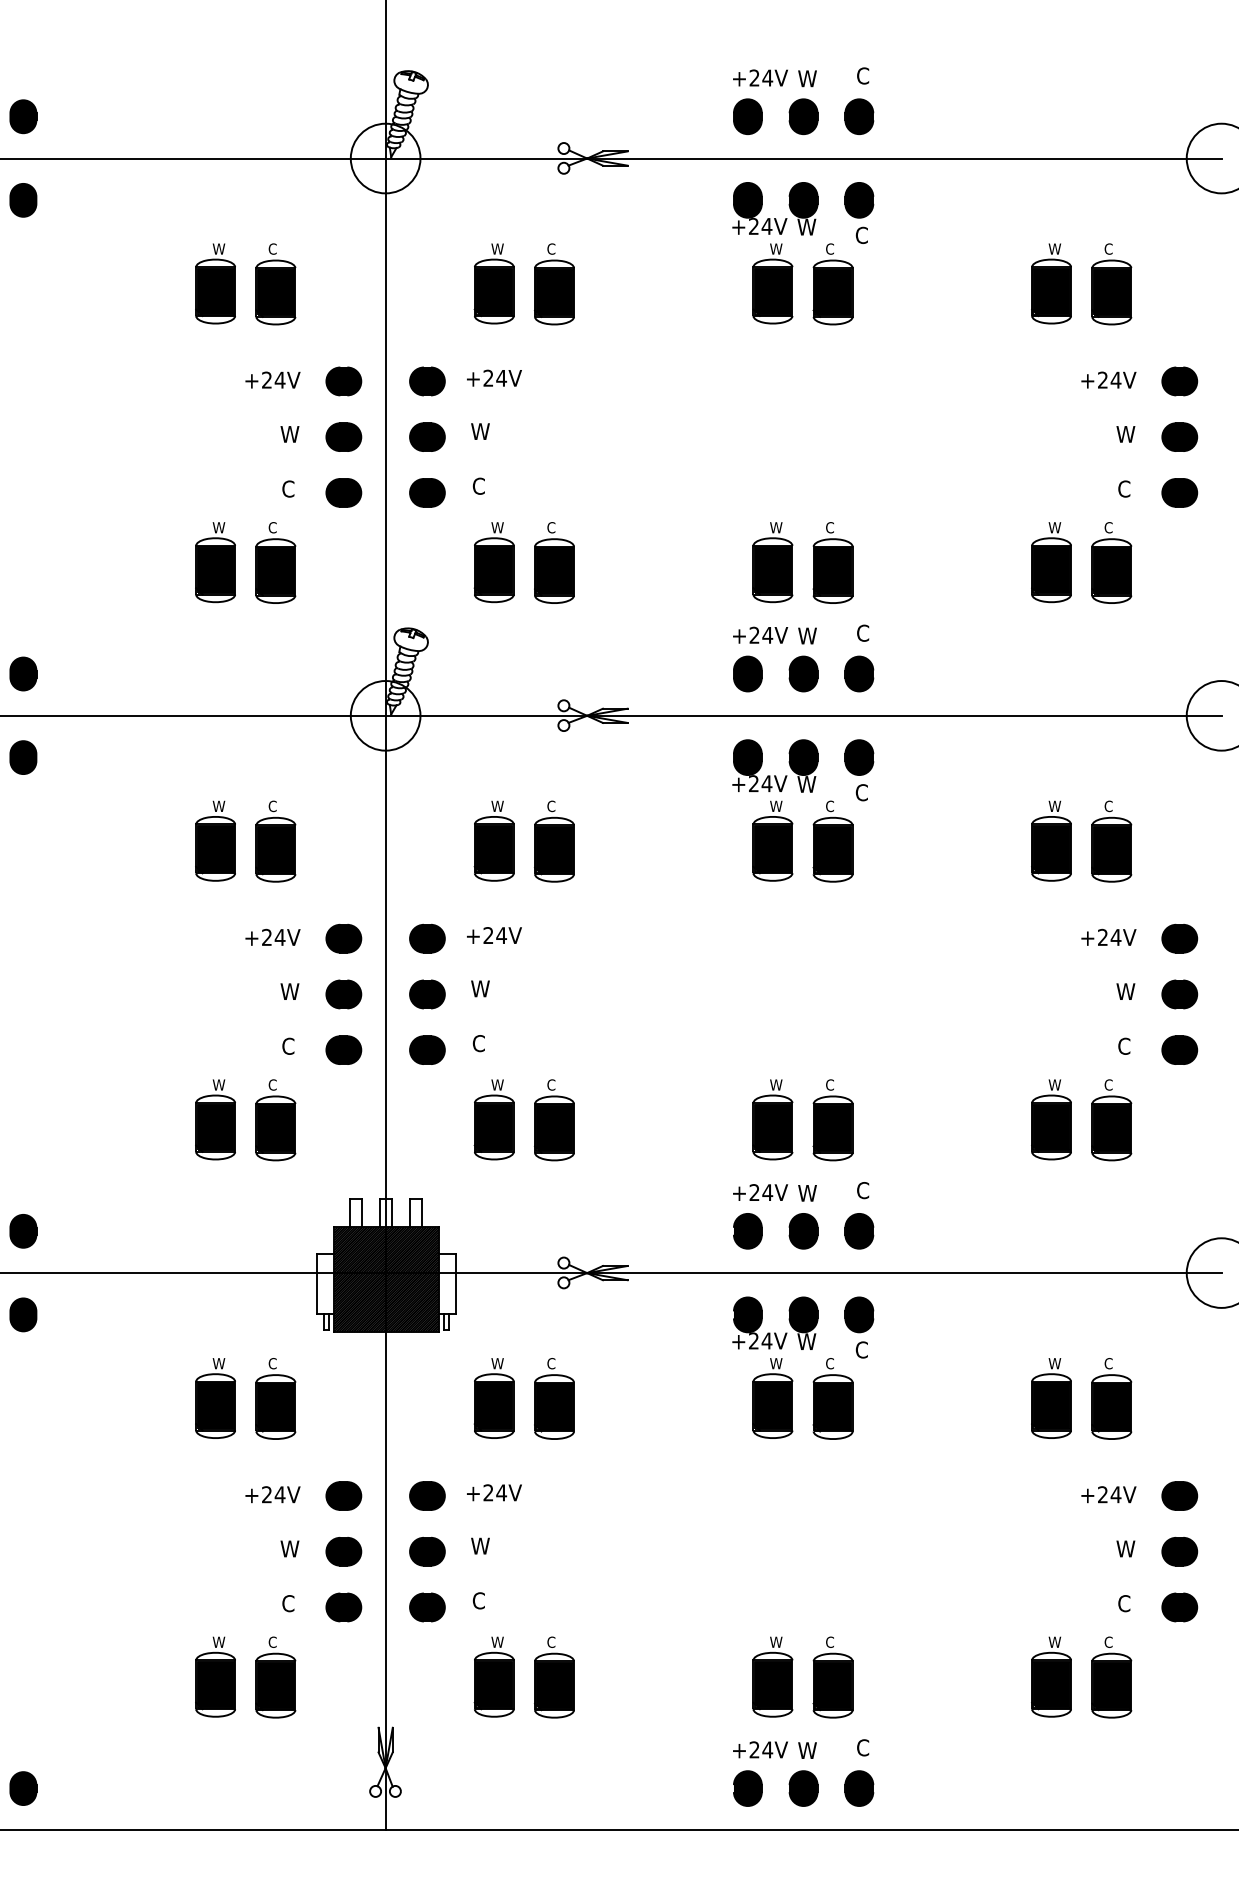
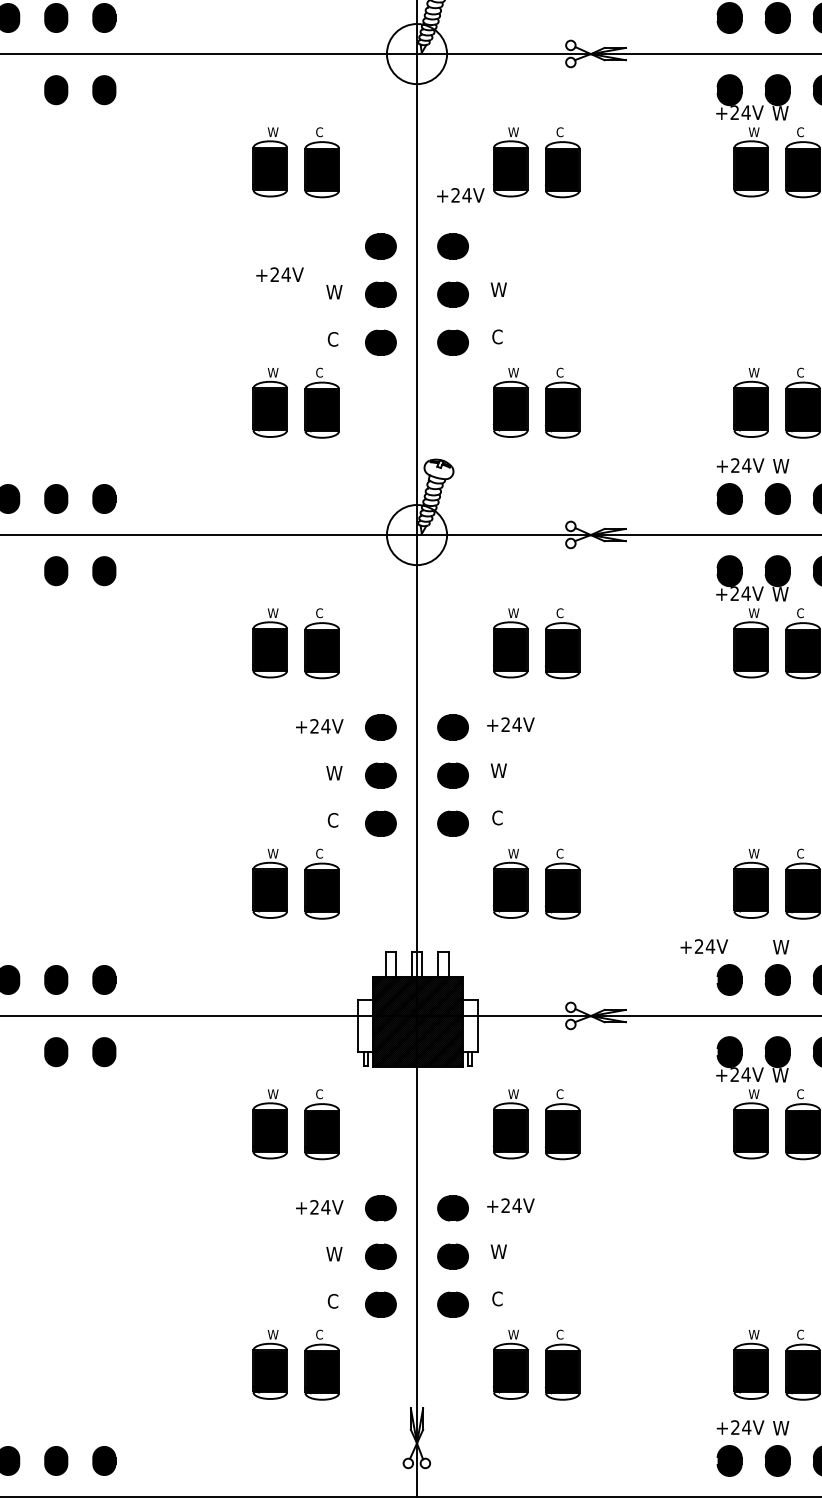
text: (494, 377) -> (460, 194), moved
text: (272, 379) -> (279, 274), moved
text: (760, 1192) -> (704, 946), moved

